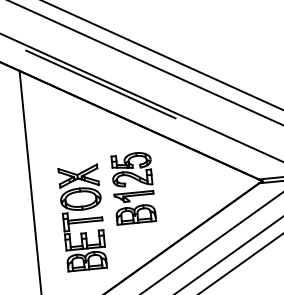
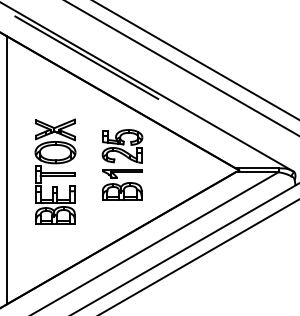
part: (133, 187) -> (122, 164), moved
part: (82, 217) -> (55, 171), moved

